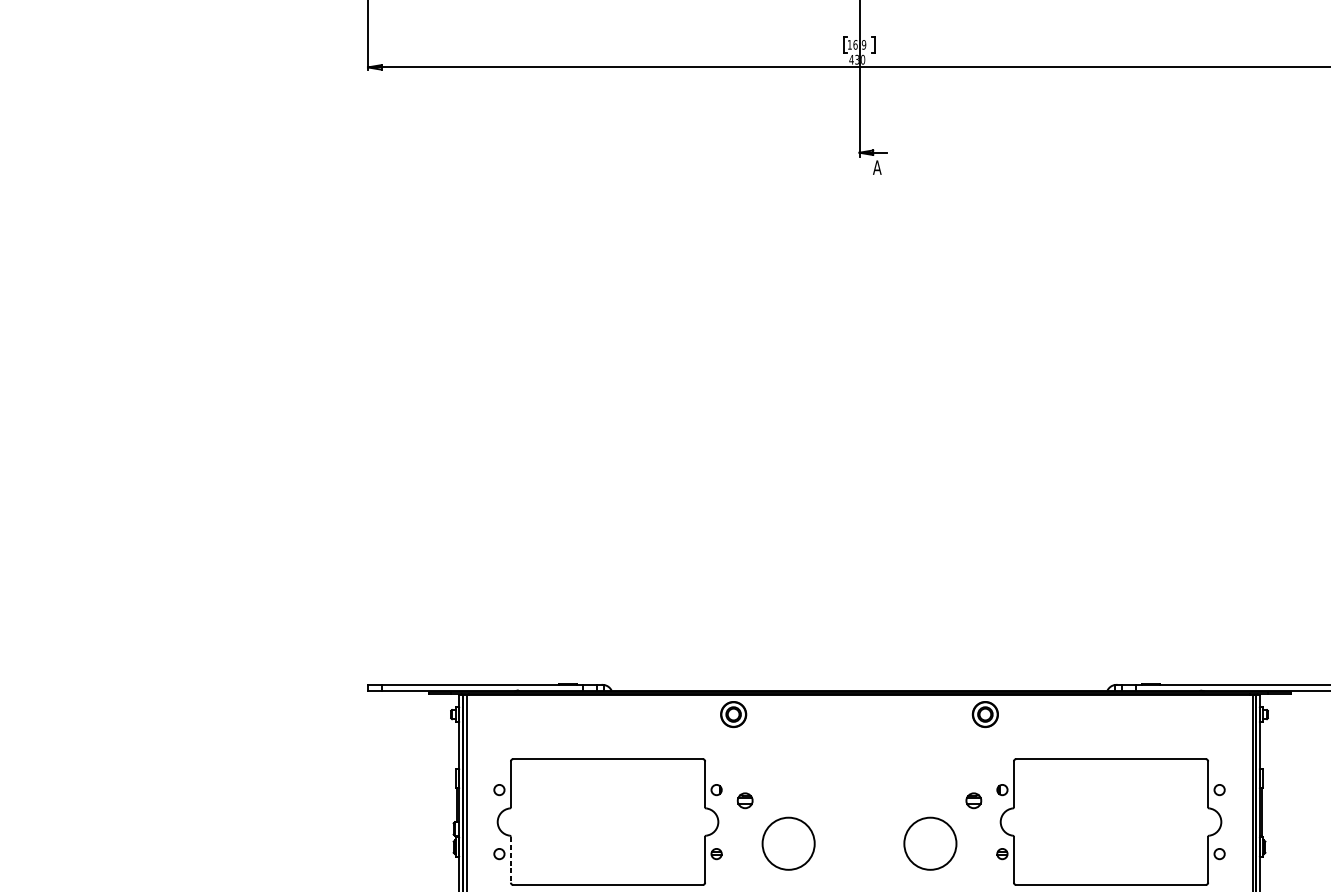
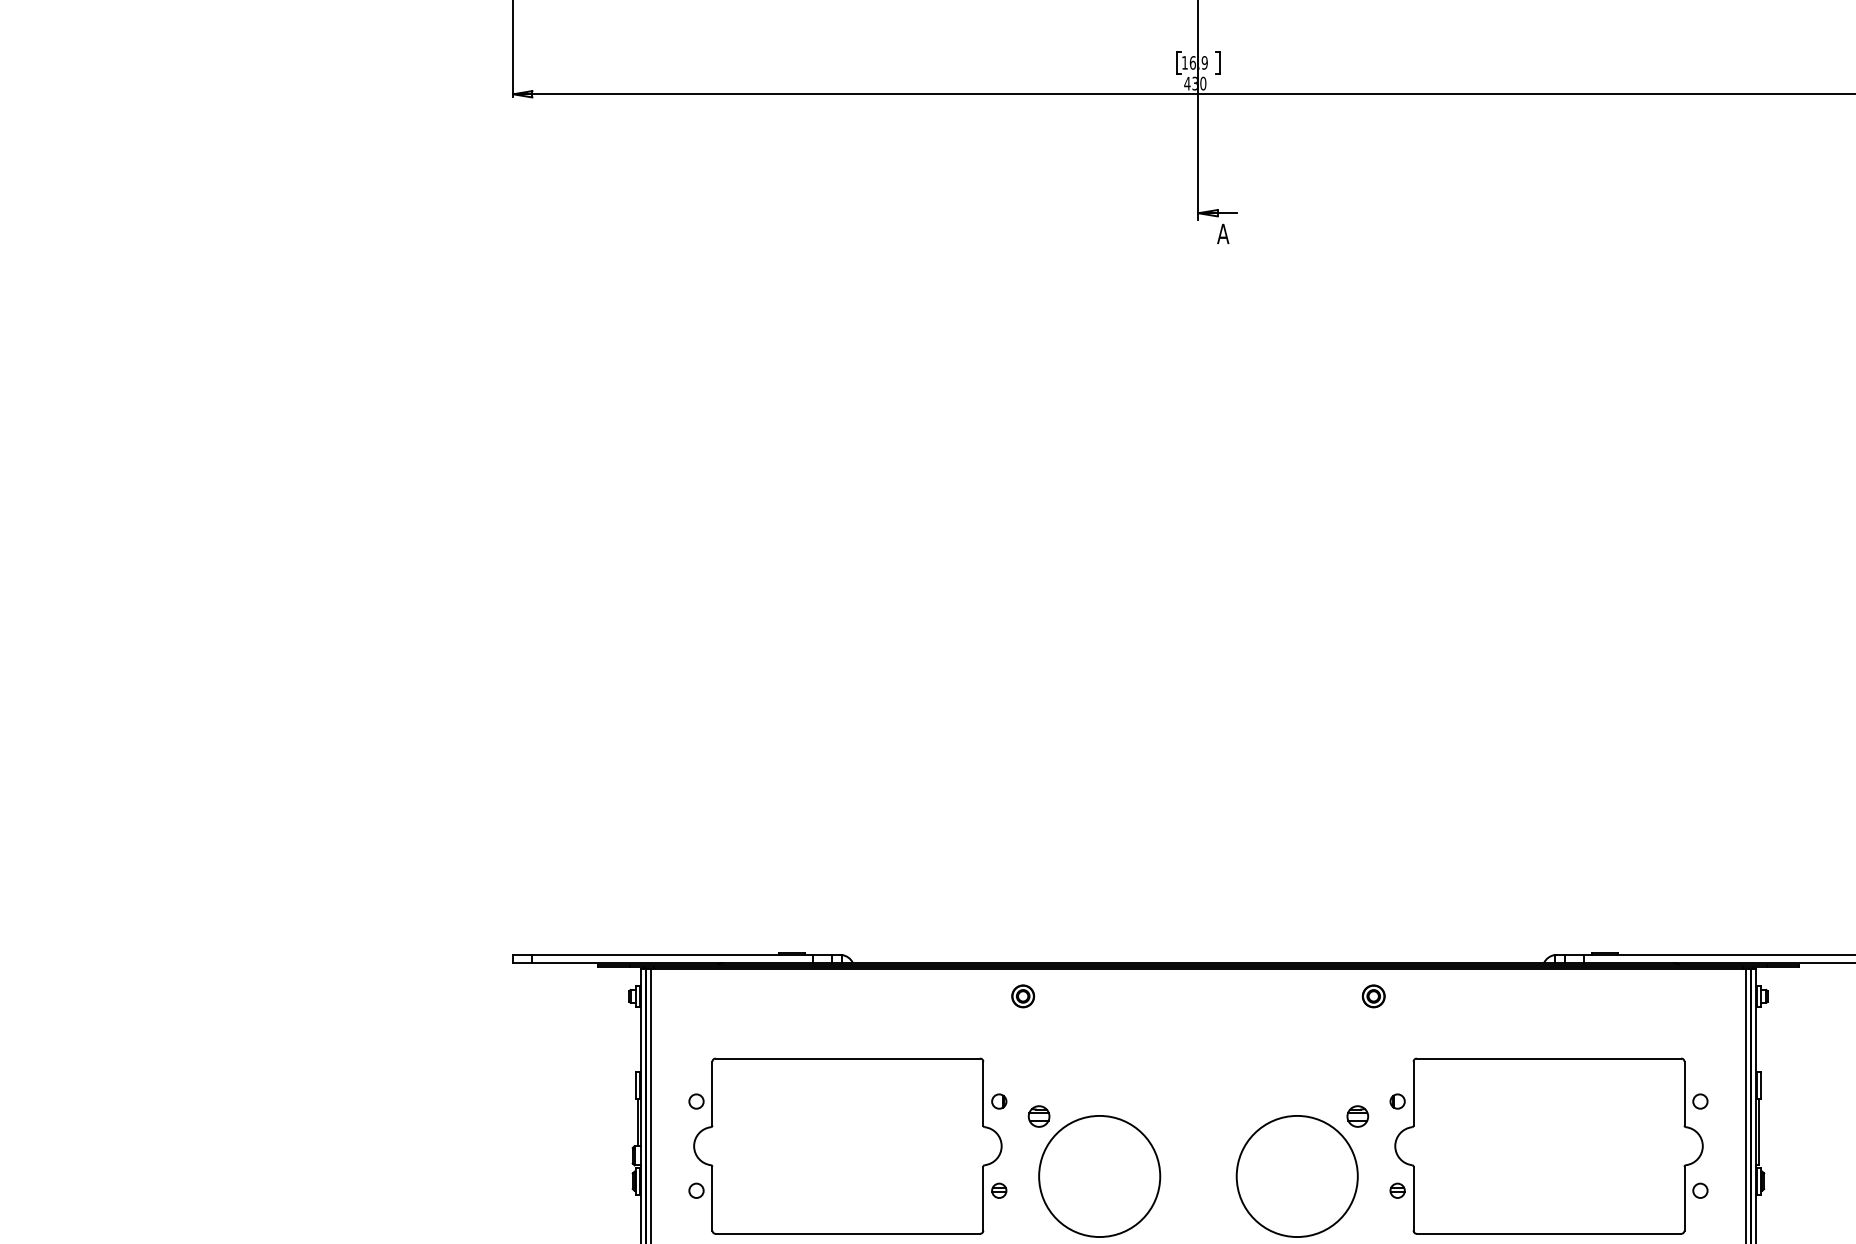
part: (734, 714) -> (1023, 996), size x0.62
part: (985, 714) -> (1373, 996), size x0.62
circle: (788, 843) -> (1099, 1176), size x1.67
circle: (929, 843) -> (1296, 1176), size x1.67
line: (510, 859) -> (712, 1198), dashed -> solid

